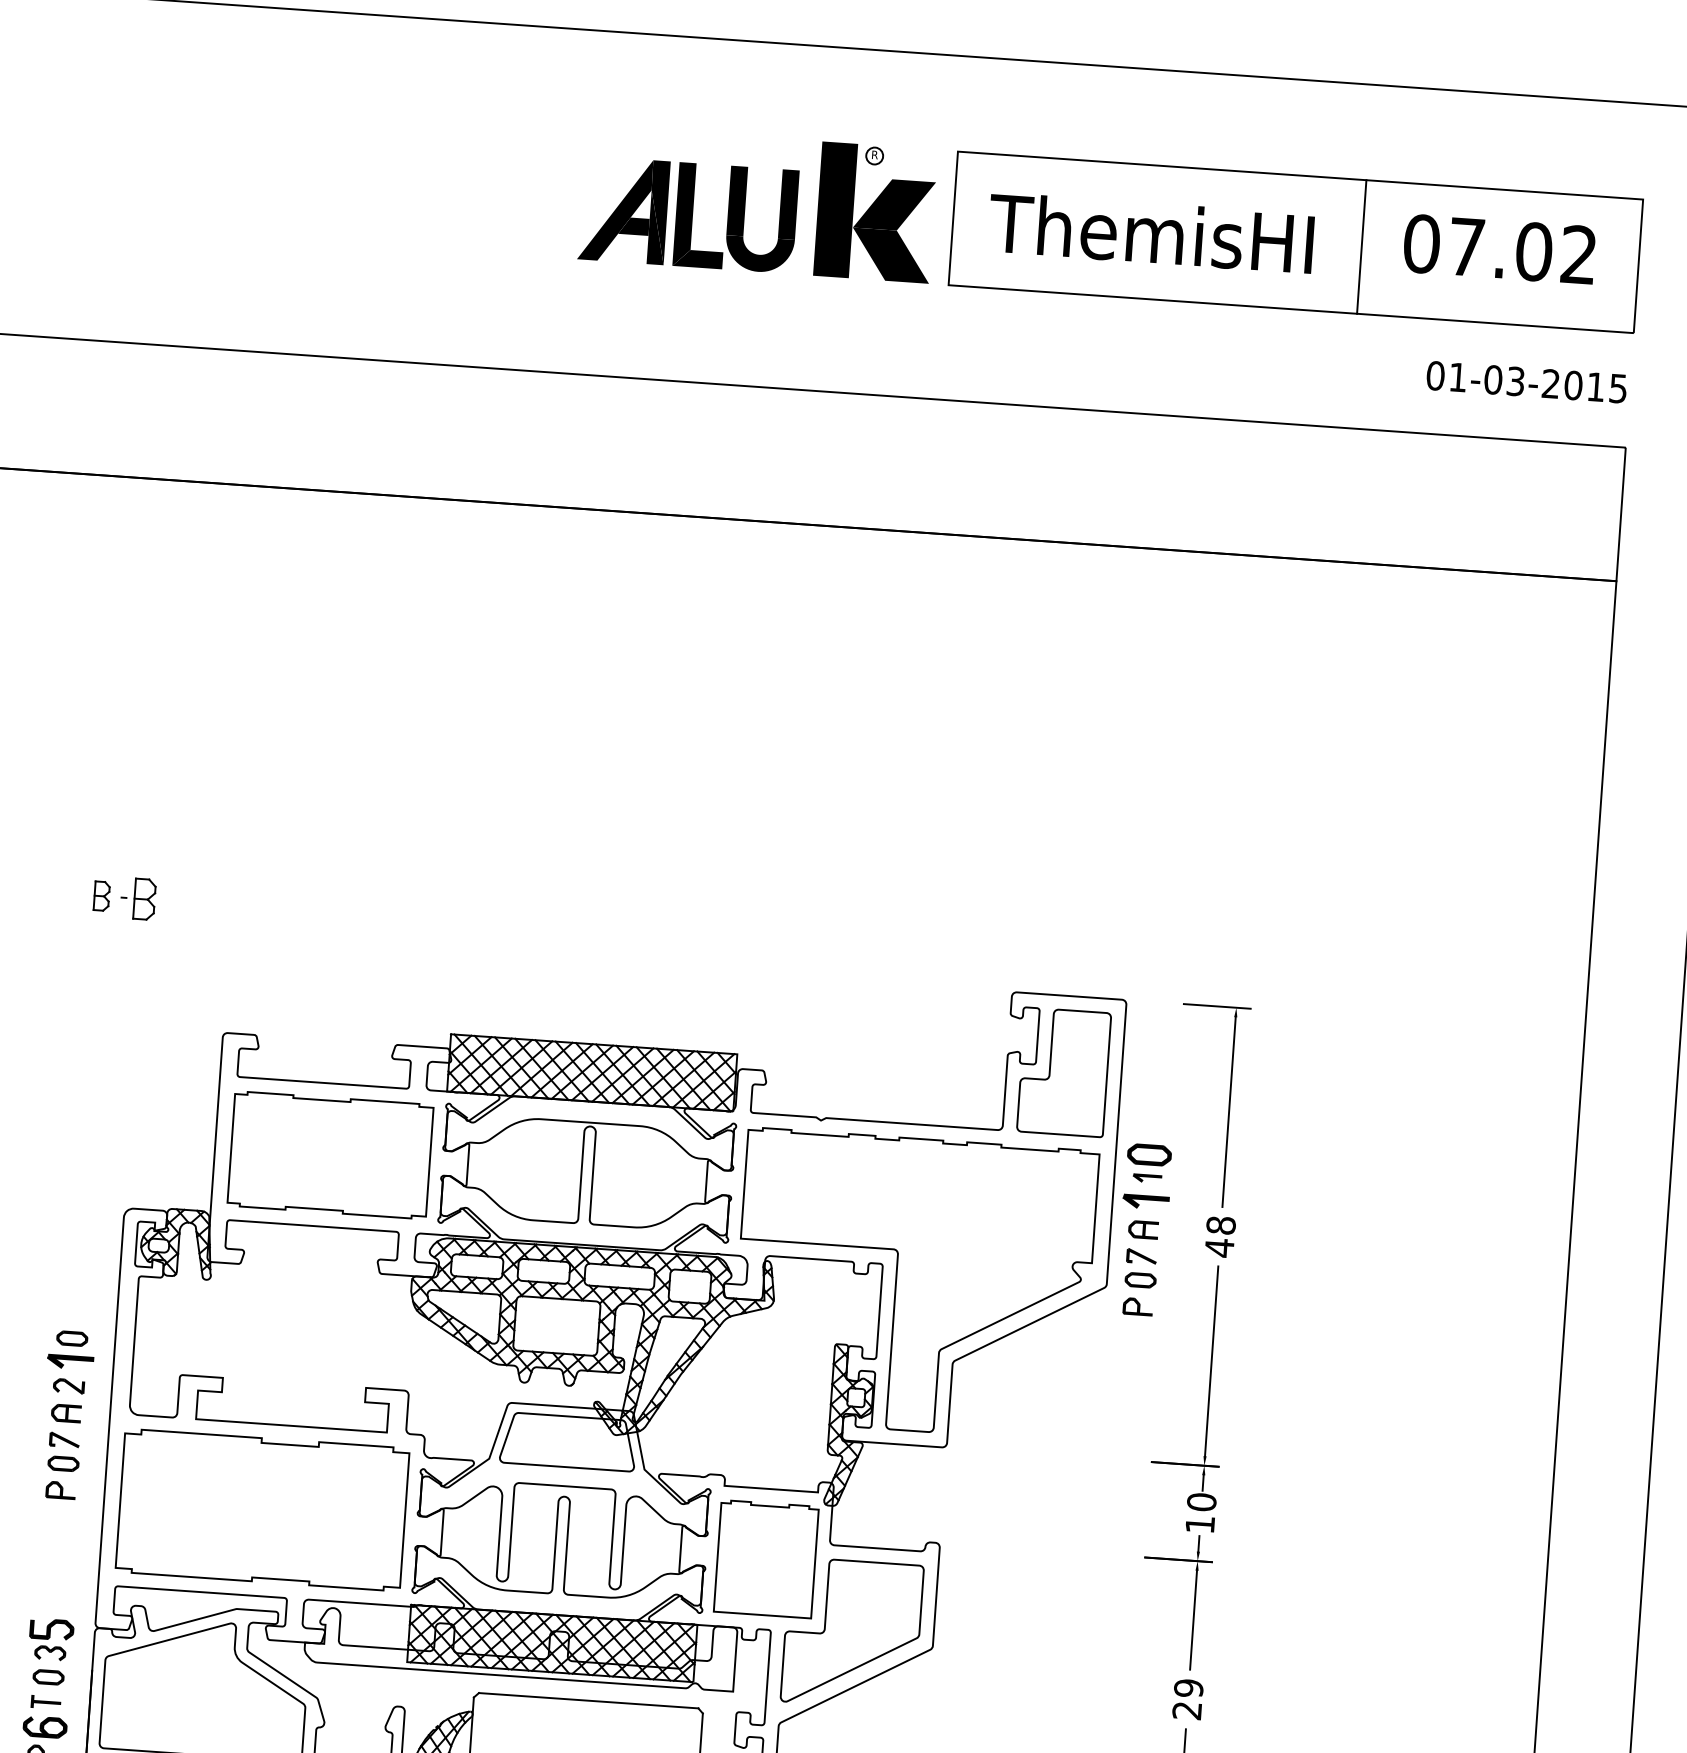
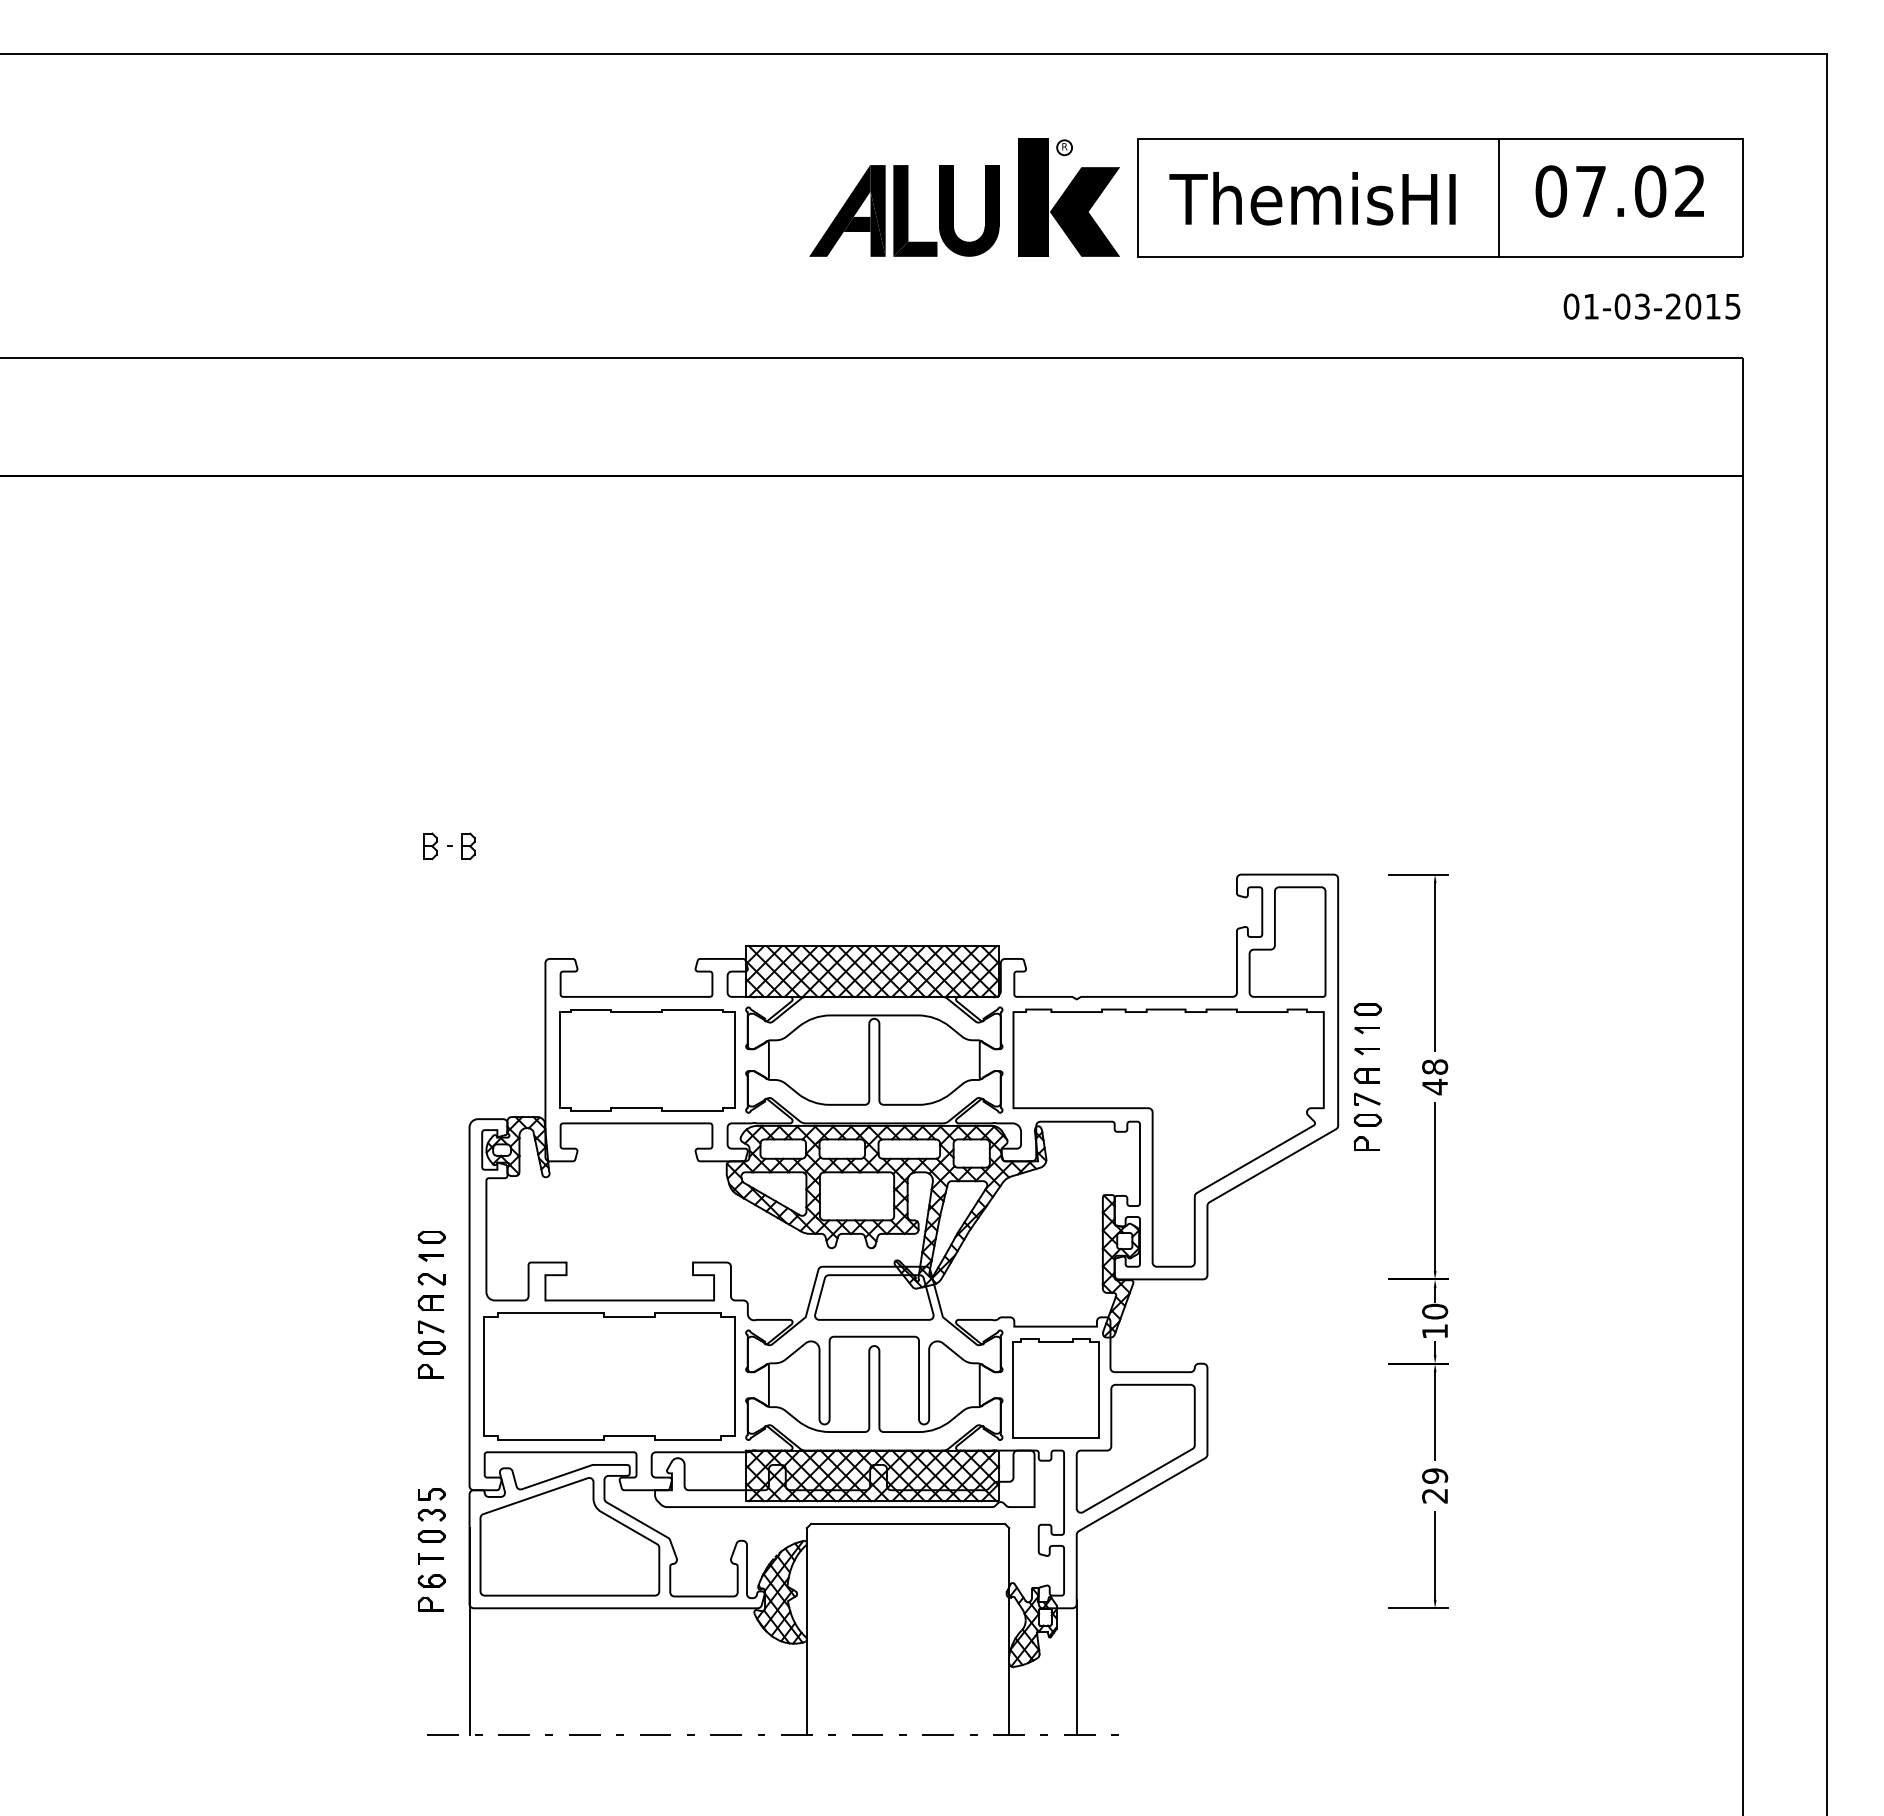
part: (145, 898) -> (468, 845), size x0.71
part: (1149, 1154) -> (1367, 1009), size x0.71
part: (1144, 1202) -> (1366, 1051), size x0.62
part: (69, 1361) -> (430, 1257), size x0.62
part: (51, 1629) -> (431, 1494), size x0.71
part: (45, 1726) -> (431, 1580), size x0.71

